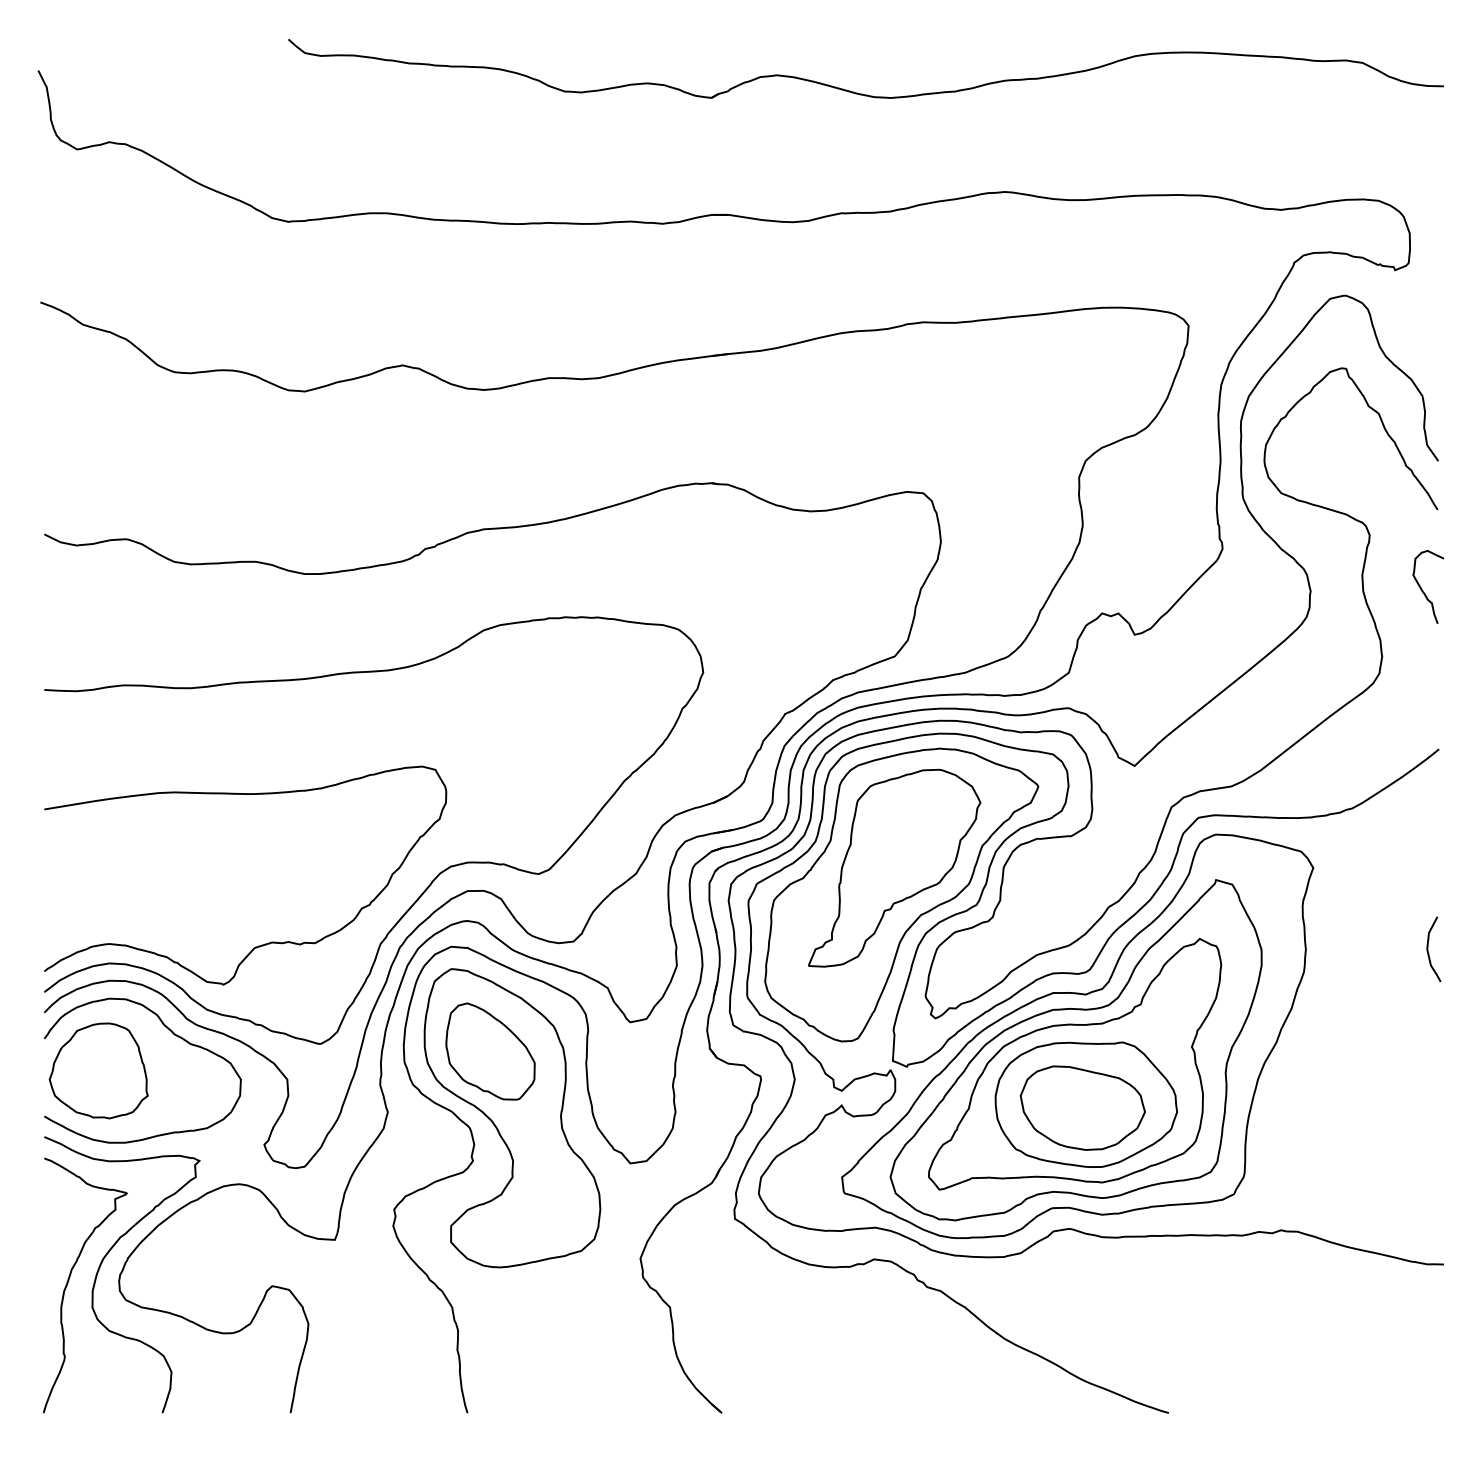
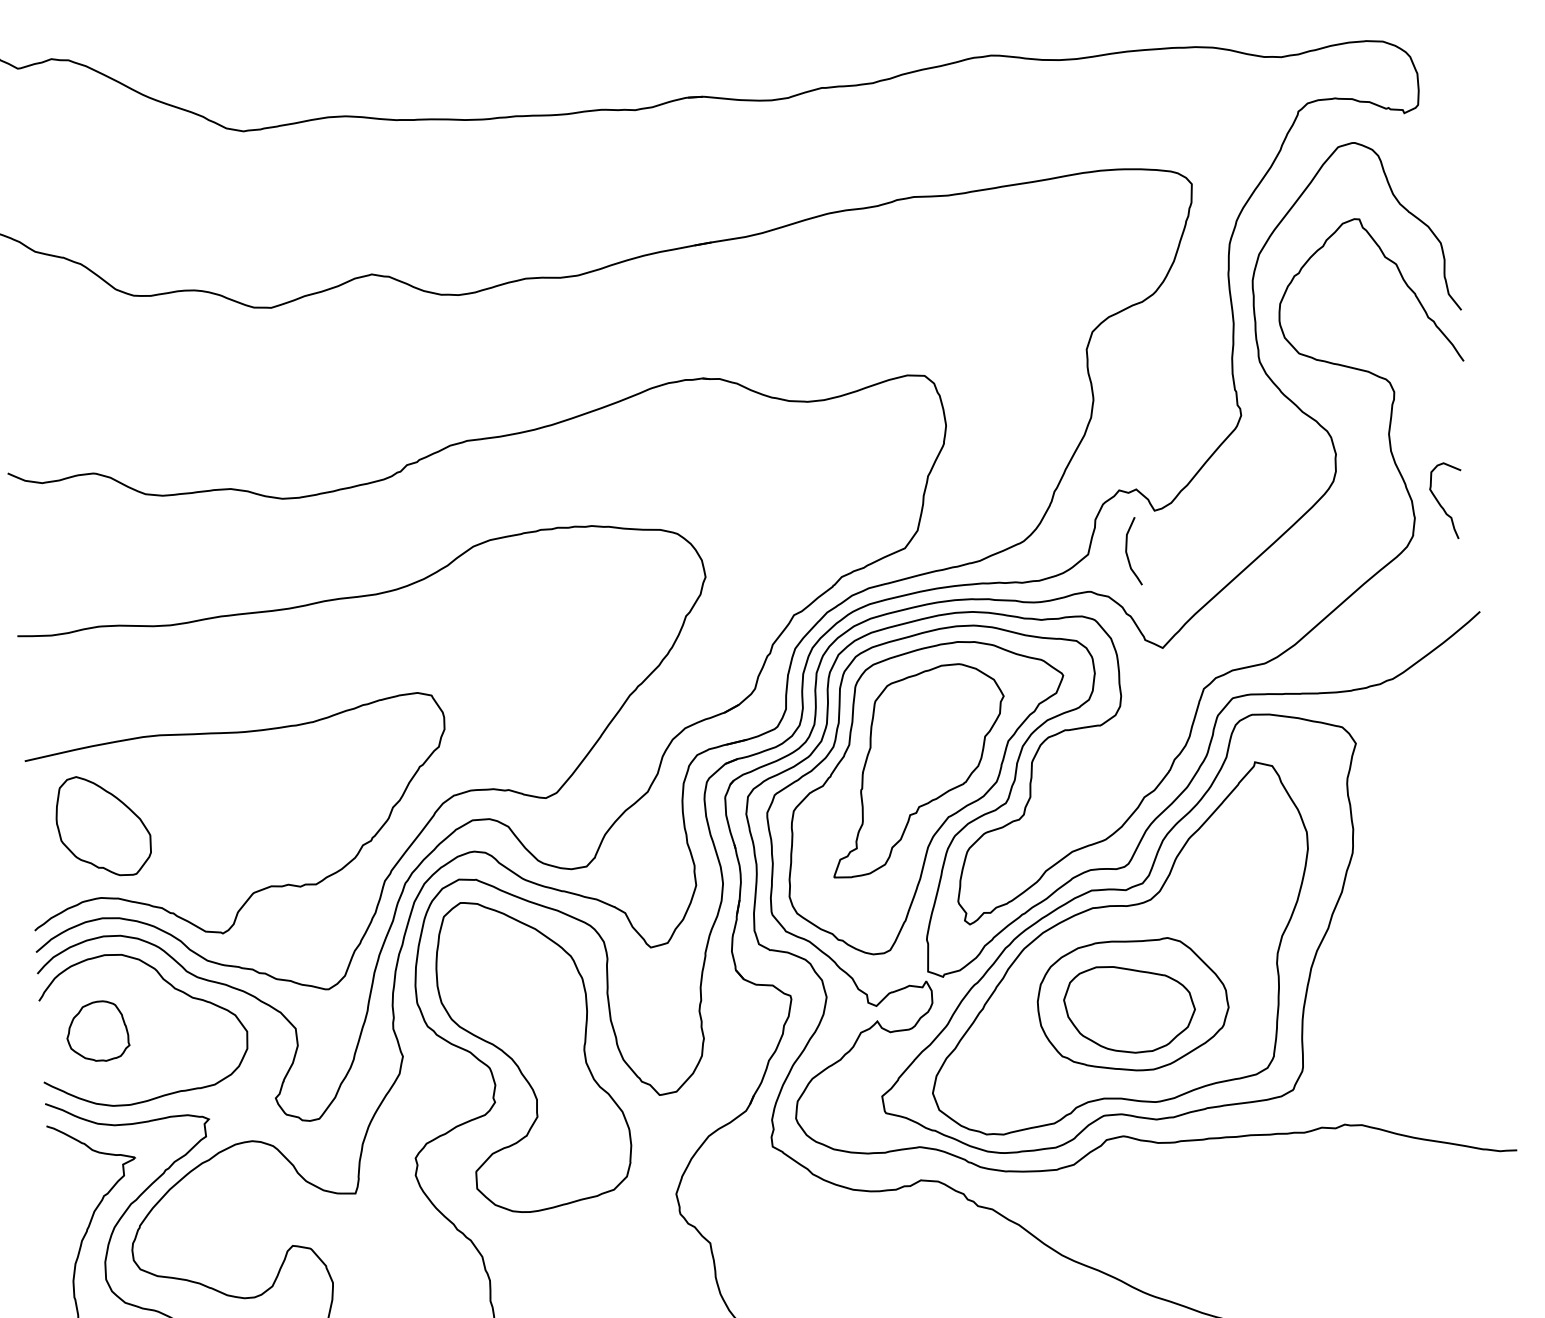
curve: (1423, 590) -> (1441, 504), moved
curve: (1428, 948) -> (1127, 550), moved
part: (490, 1051) -> (103, 825), moved
part: (1075, 1063) -> (1119, 962), removed
part: (98, 1070) -> (97, 1030), size x0.6

